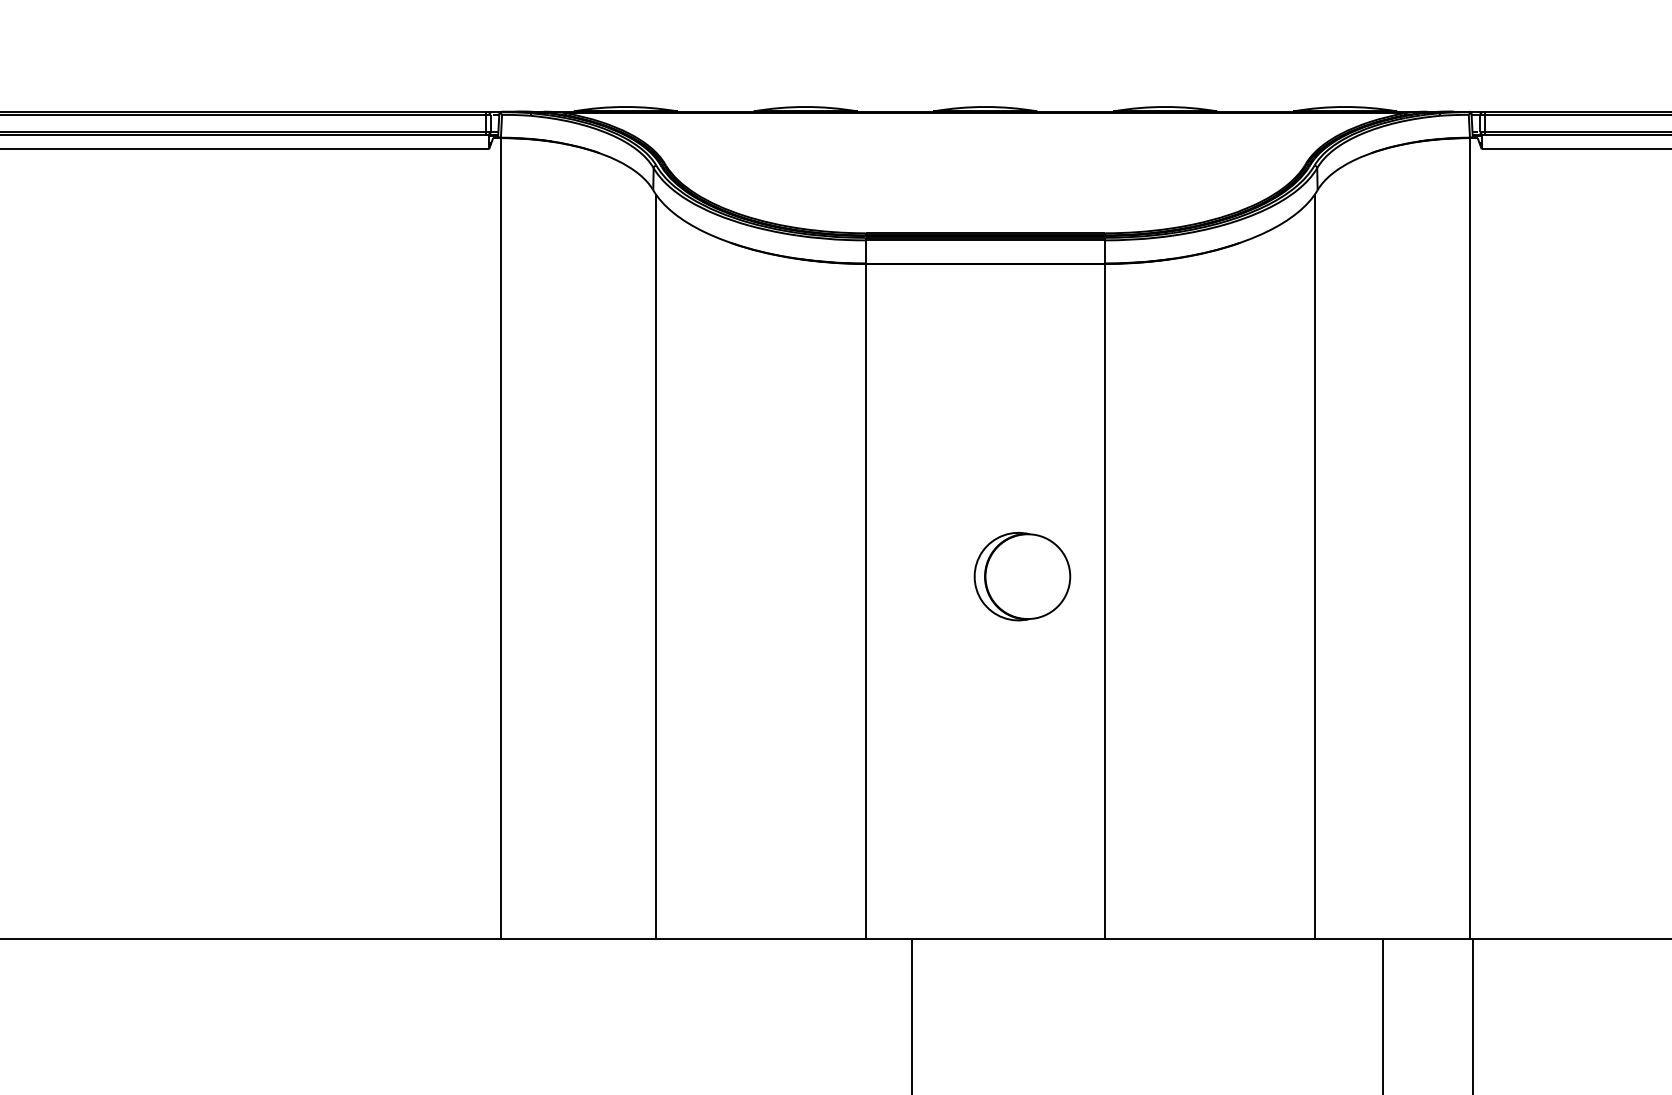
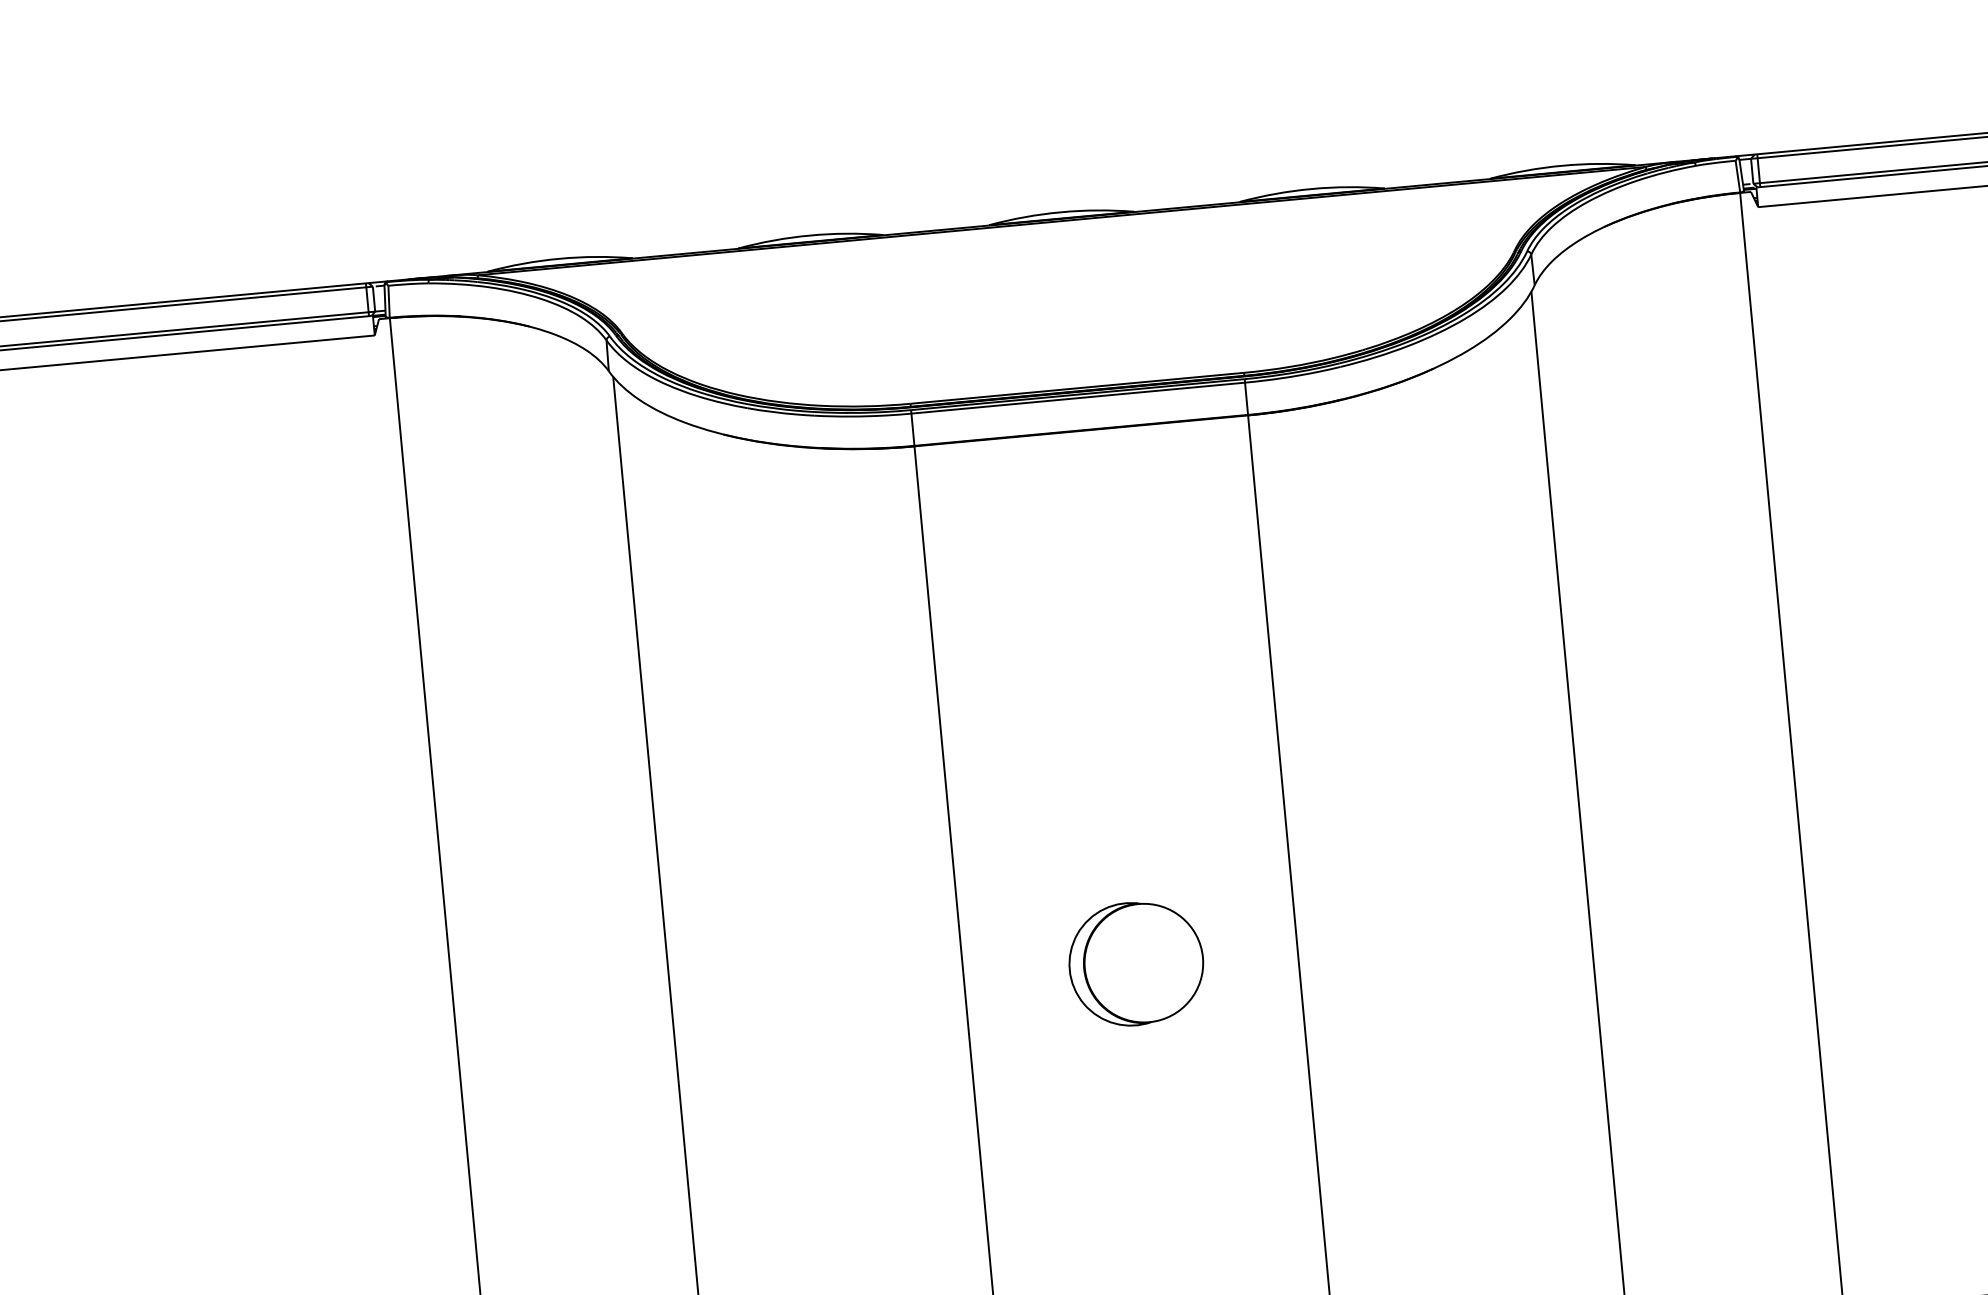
part: (1022, 576) -> (1136, 963), moved

